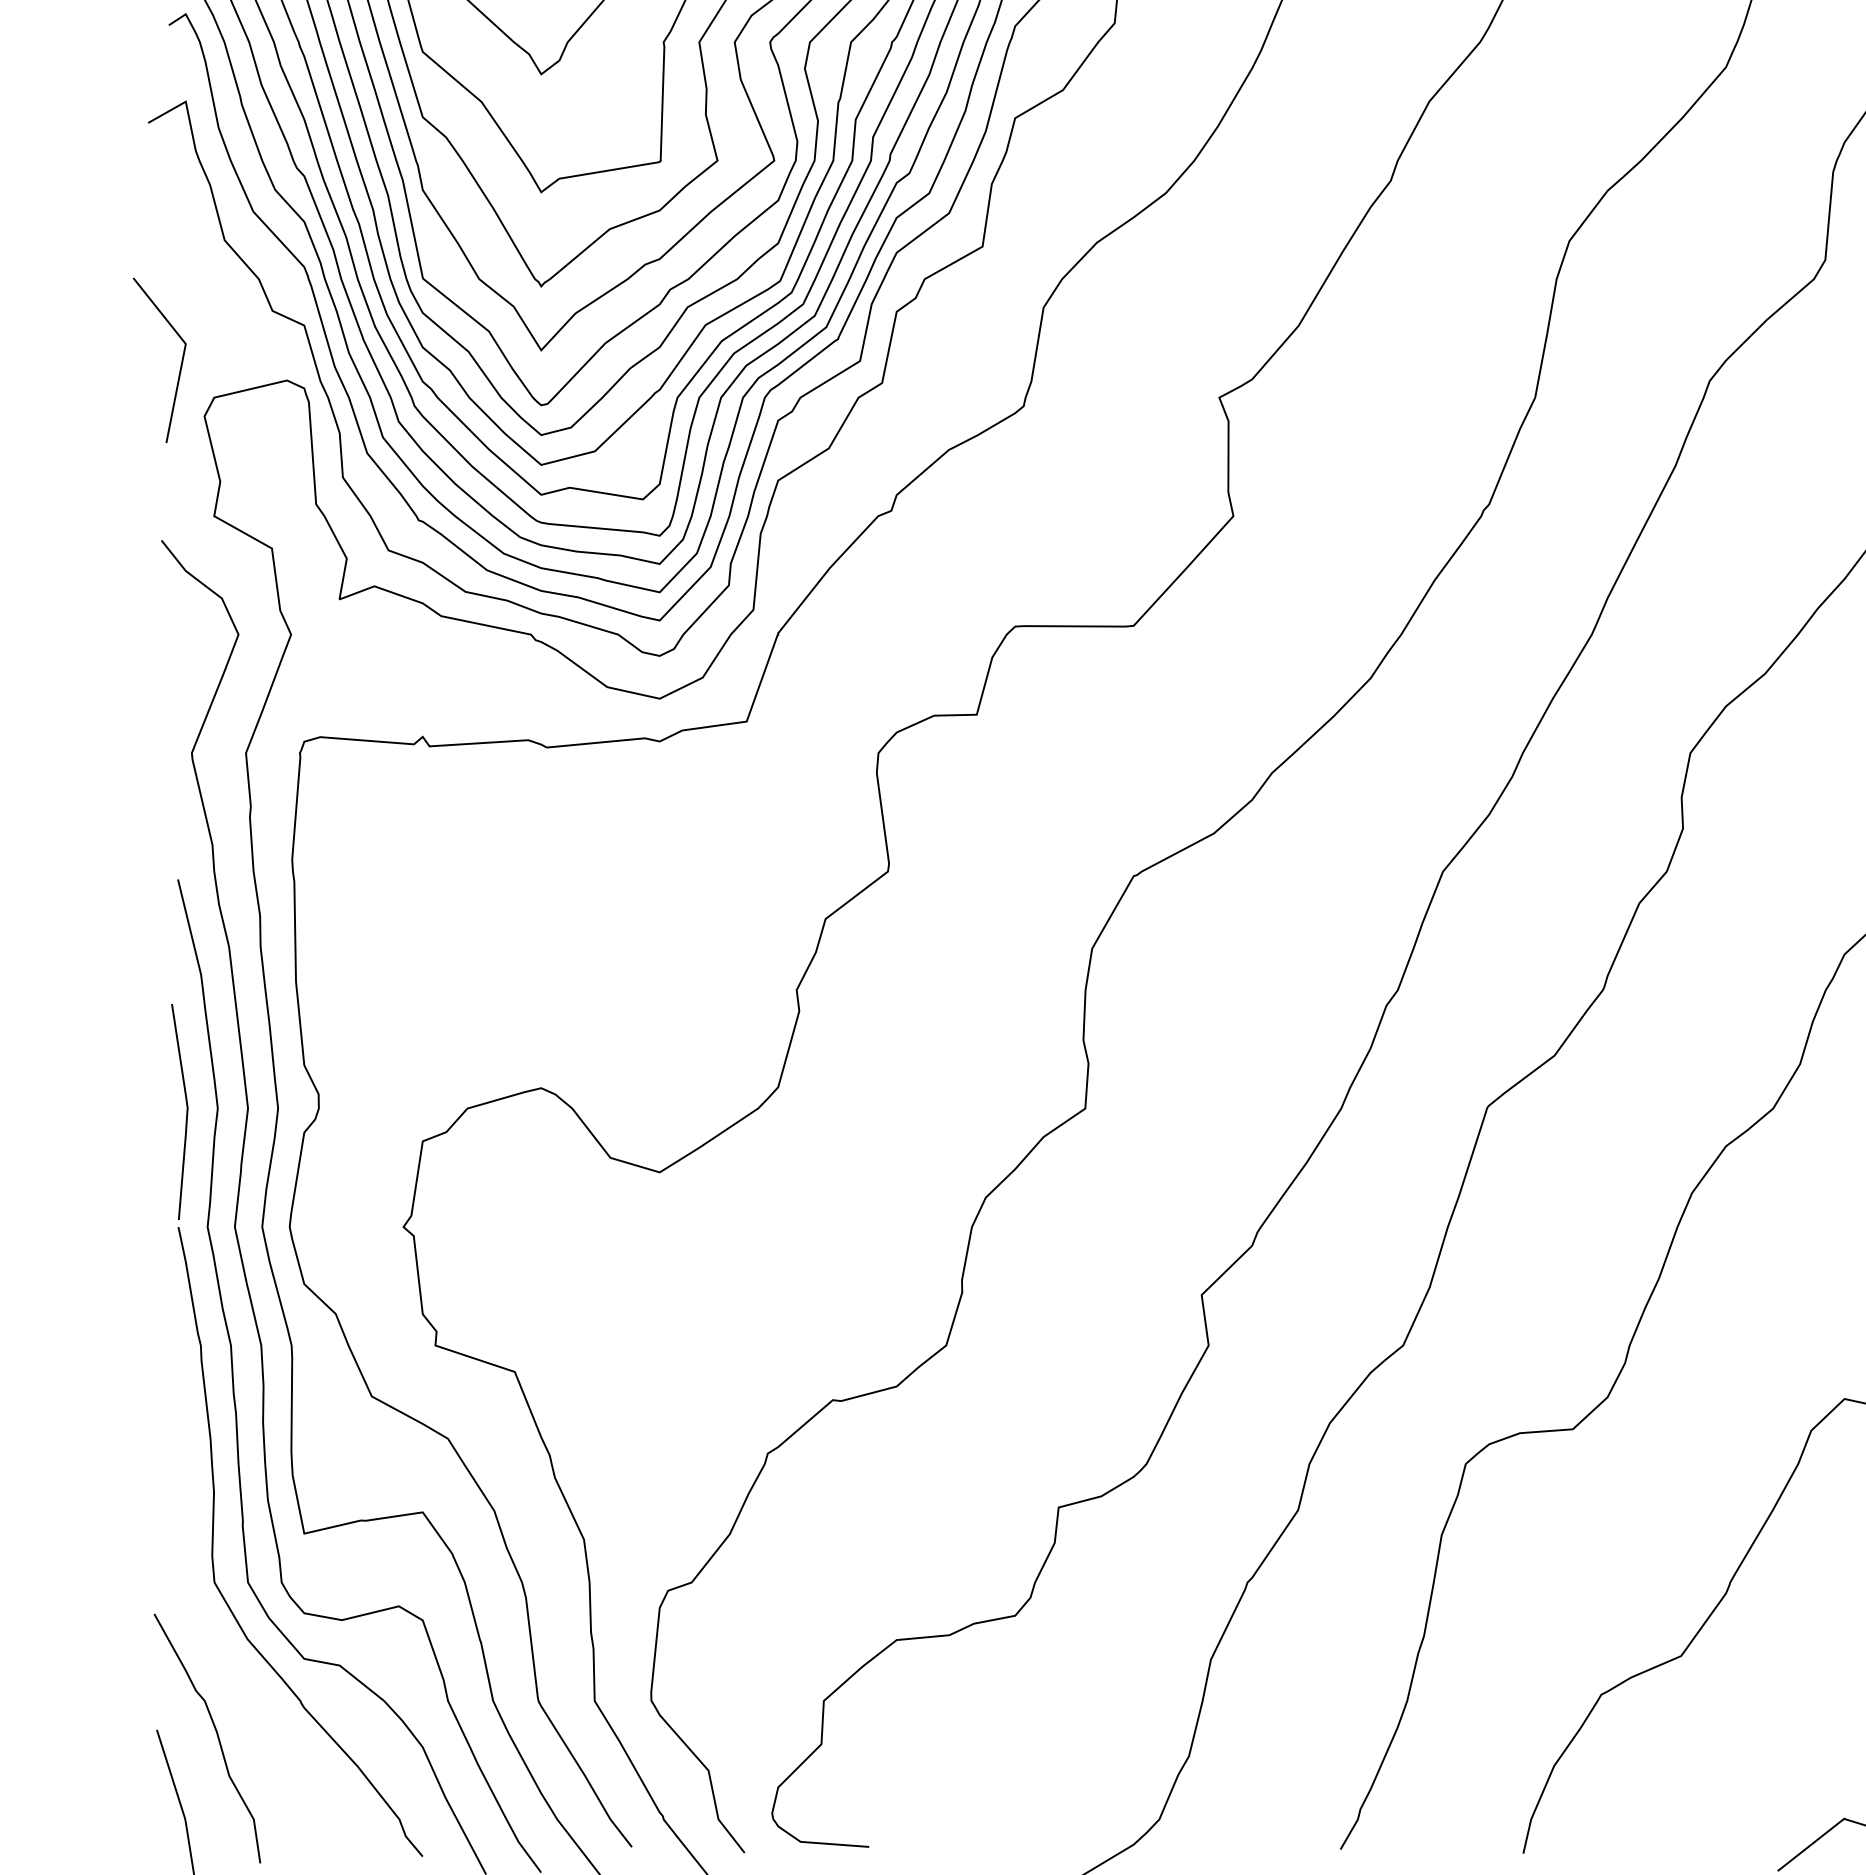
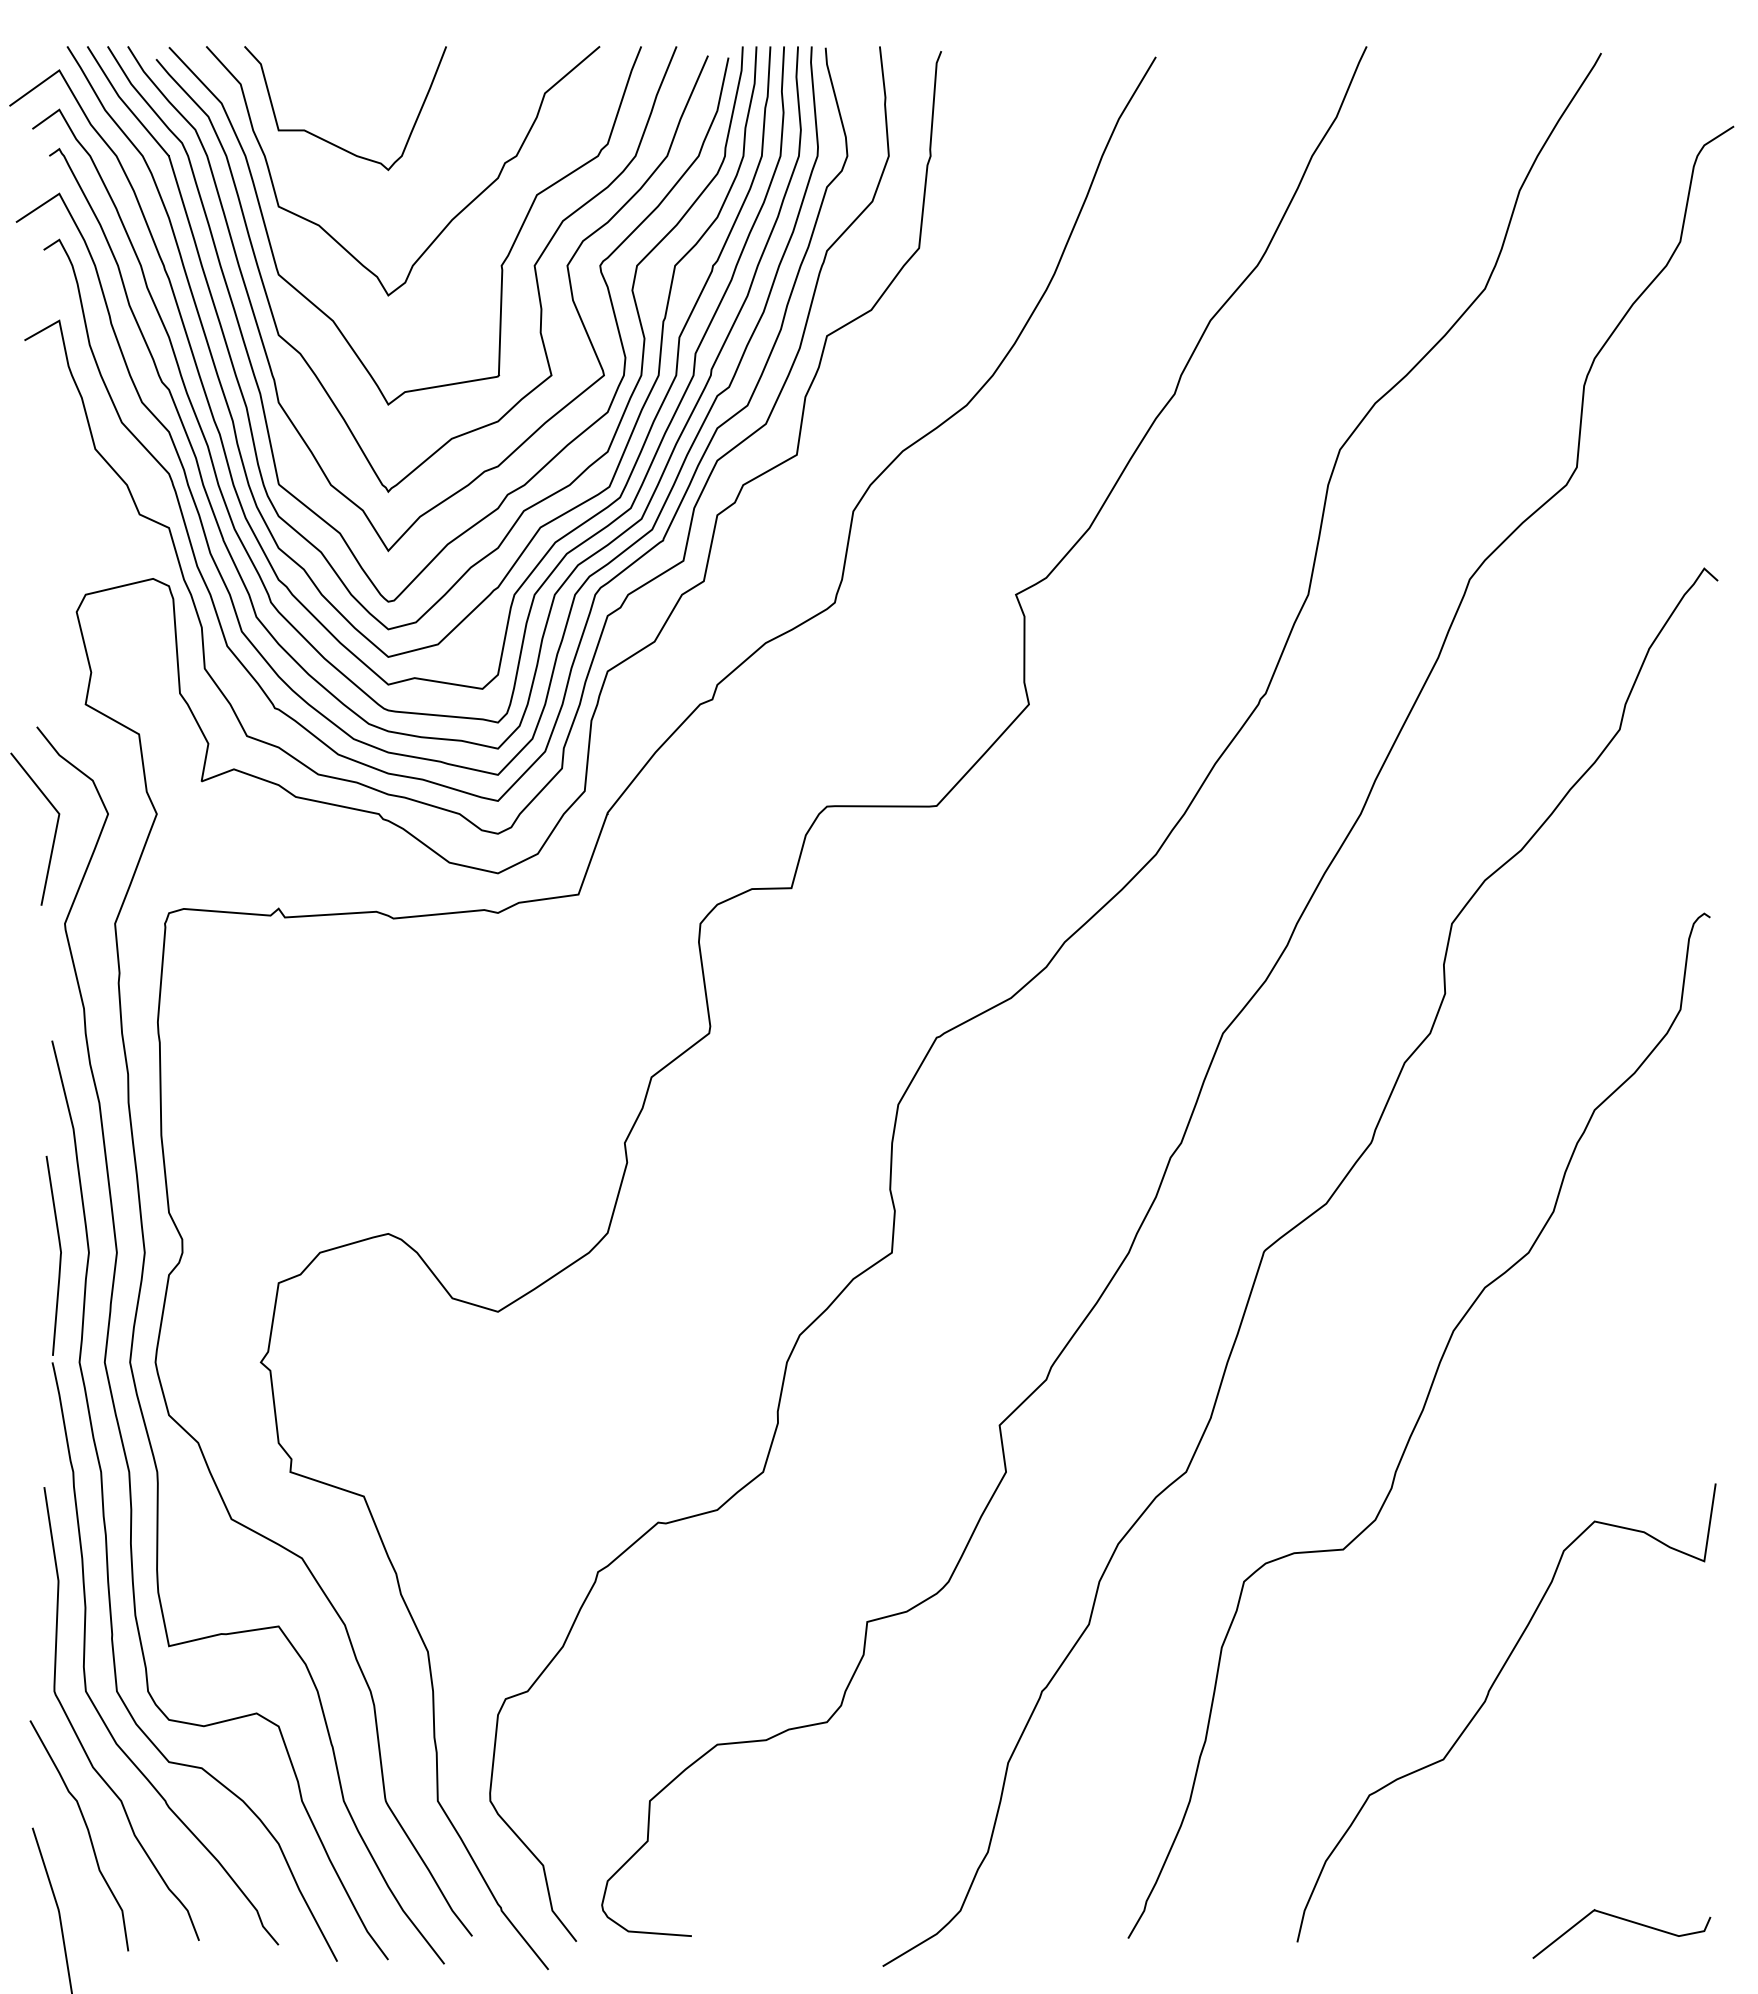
line: (180, 363) -> (54, 832), moved
curve: (205, 1629) -> (77, 1734), added

